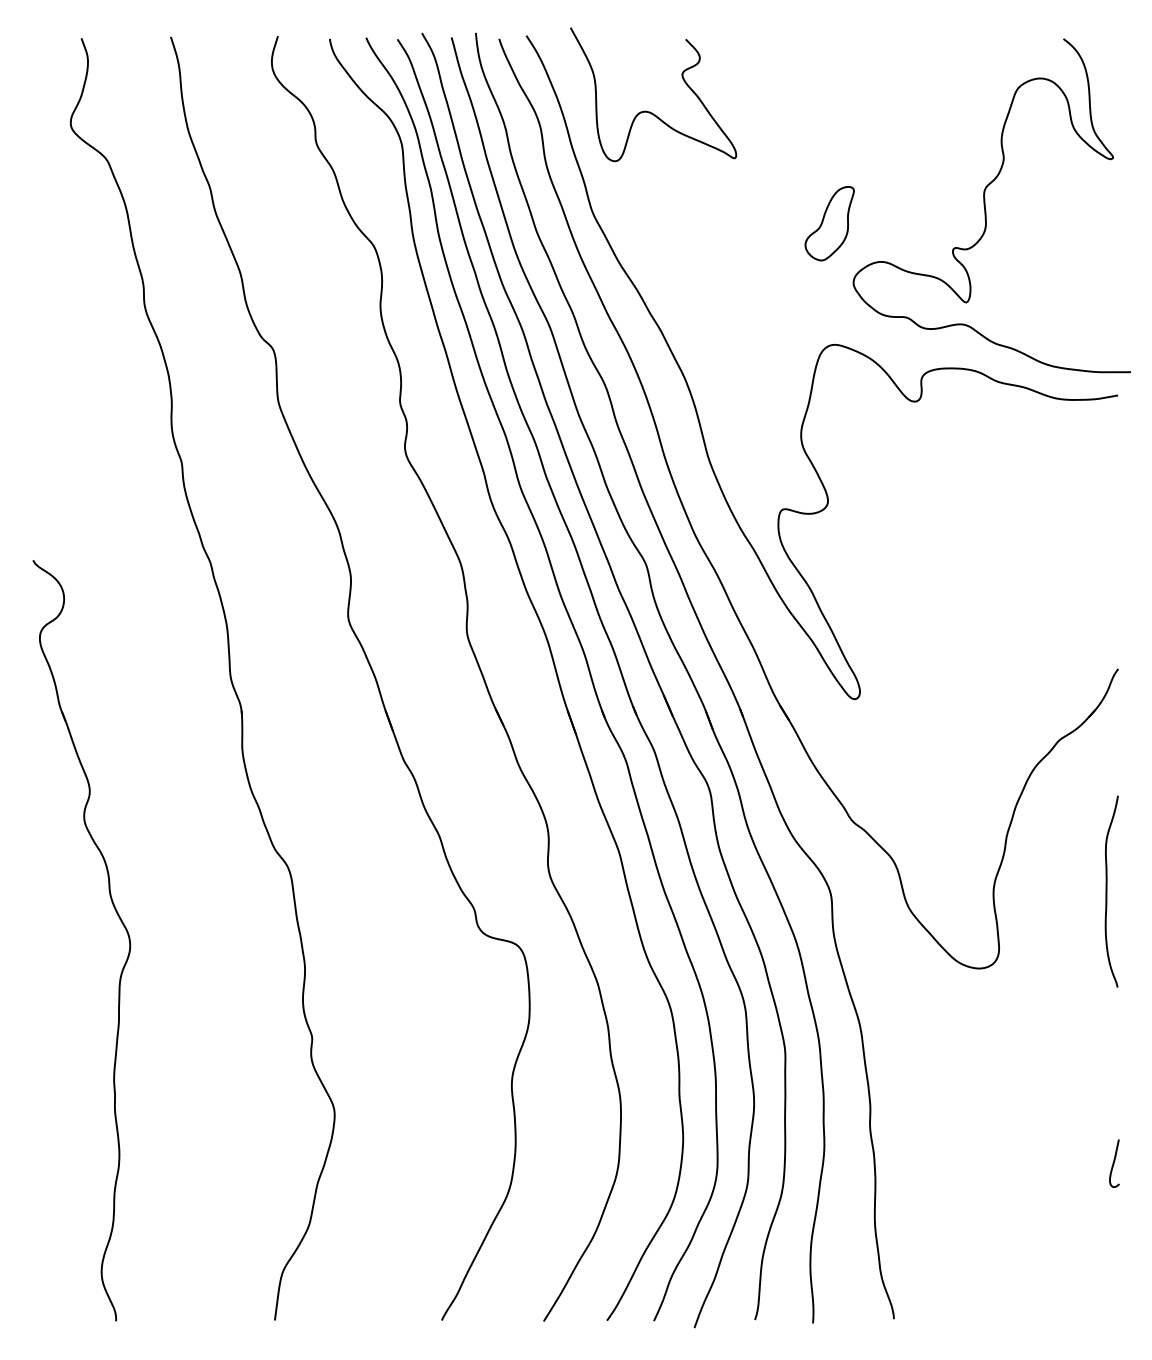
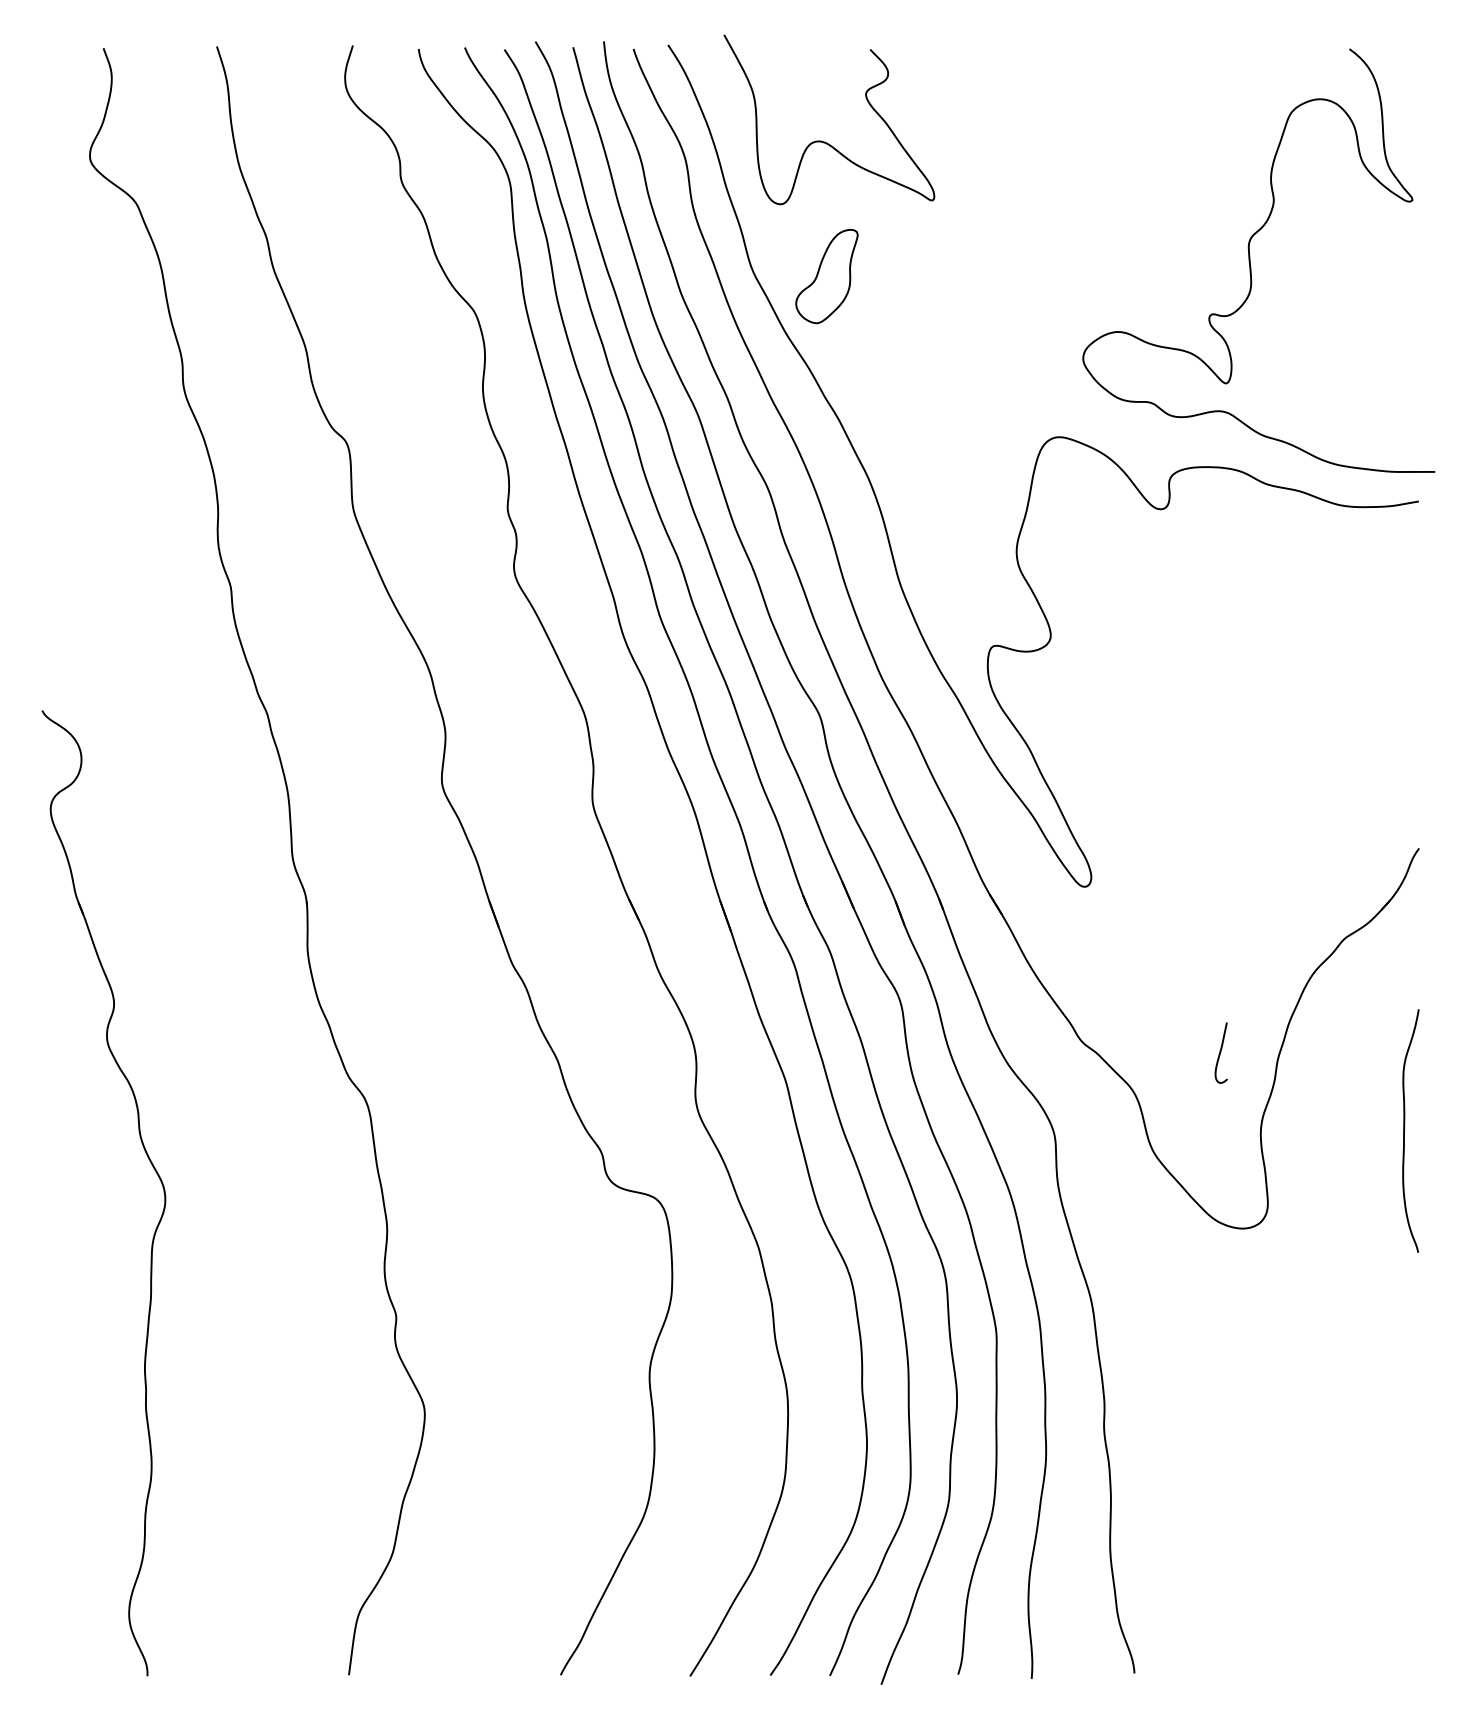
part: (829, 223) -> (826, 276), moved
curve: (1113, 1163) -> (1220, 1052), moved

